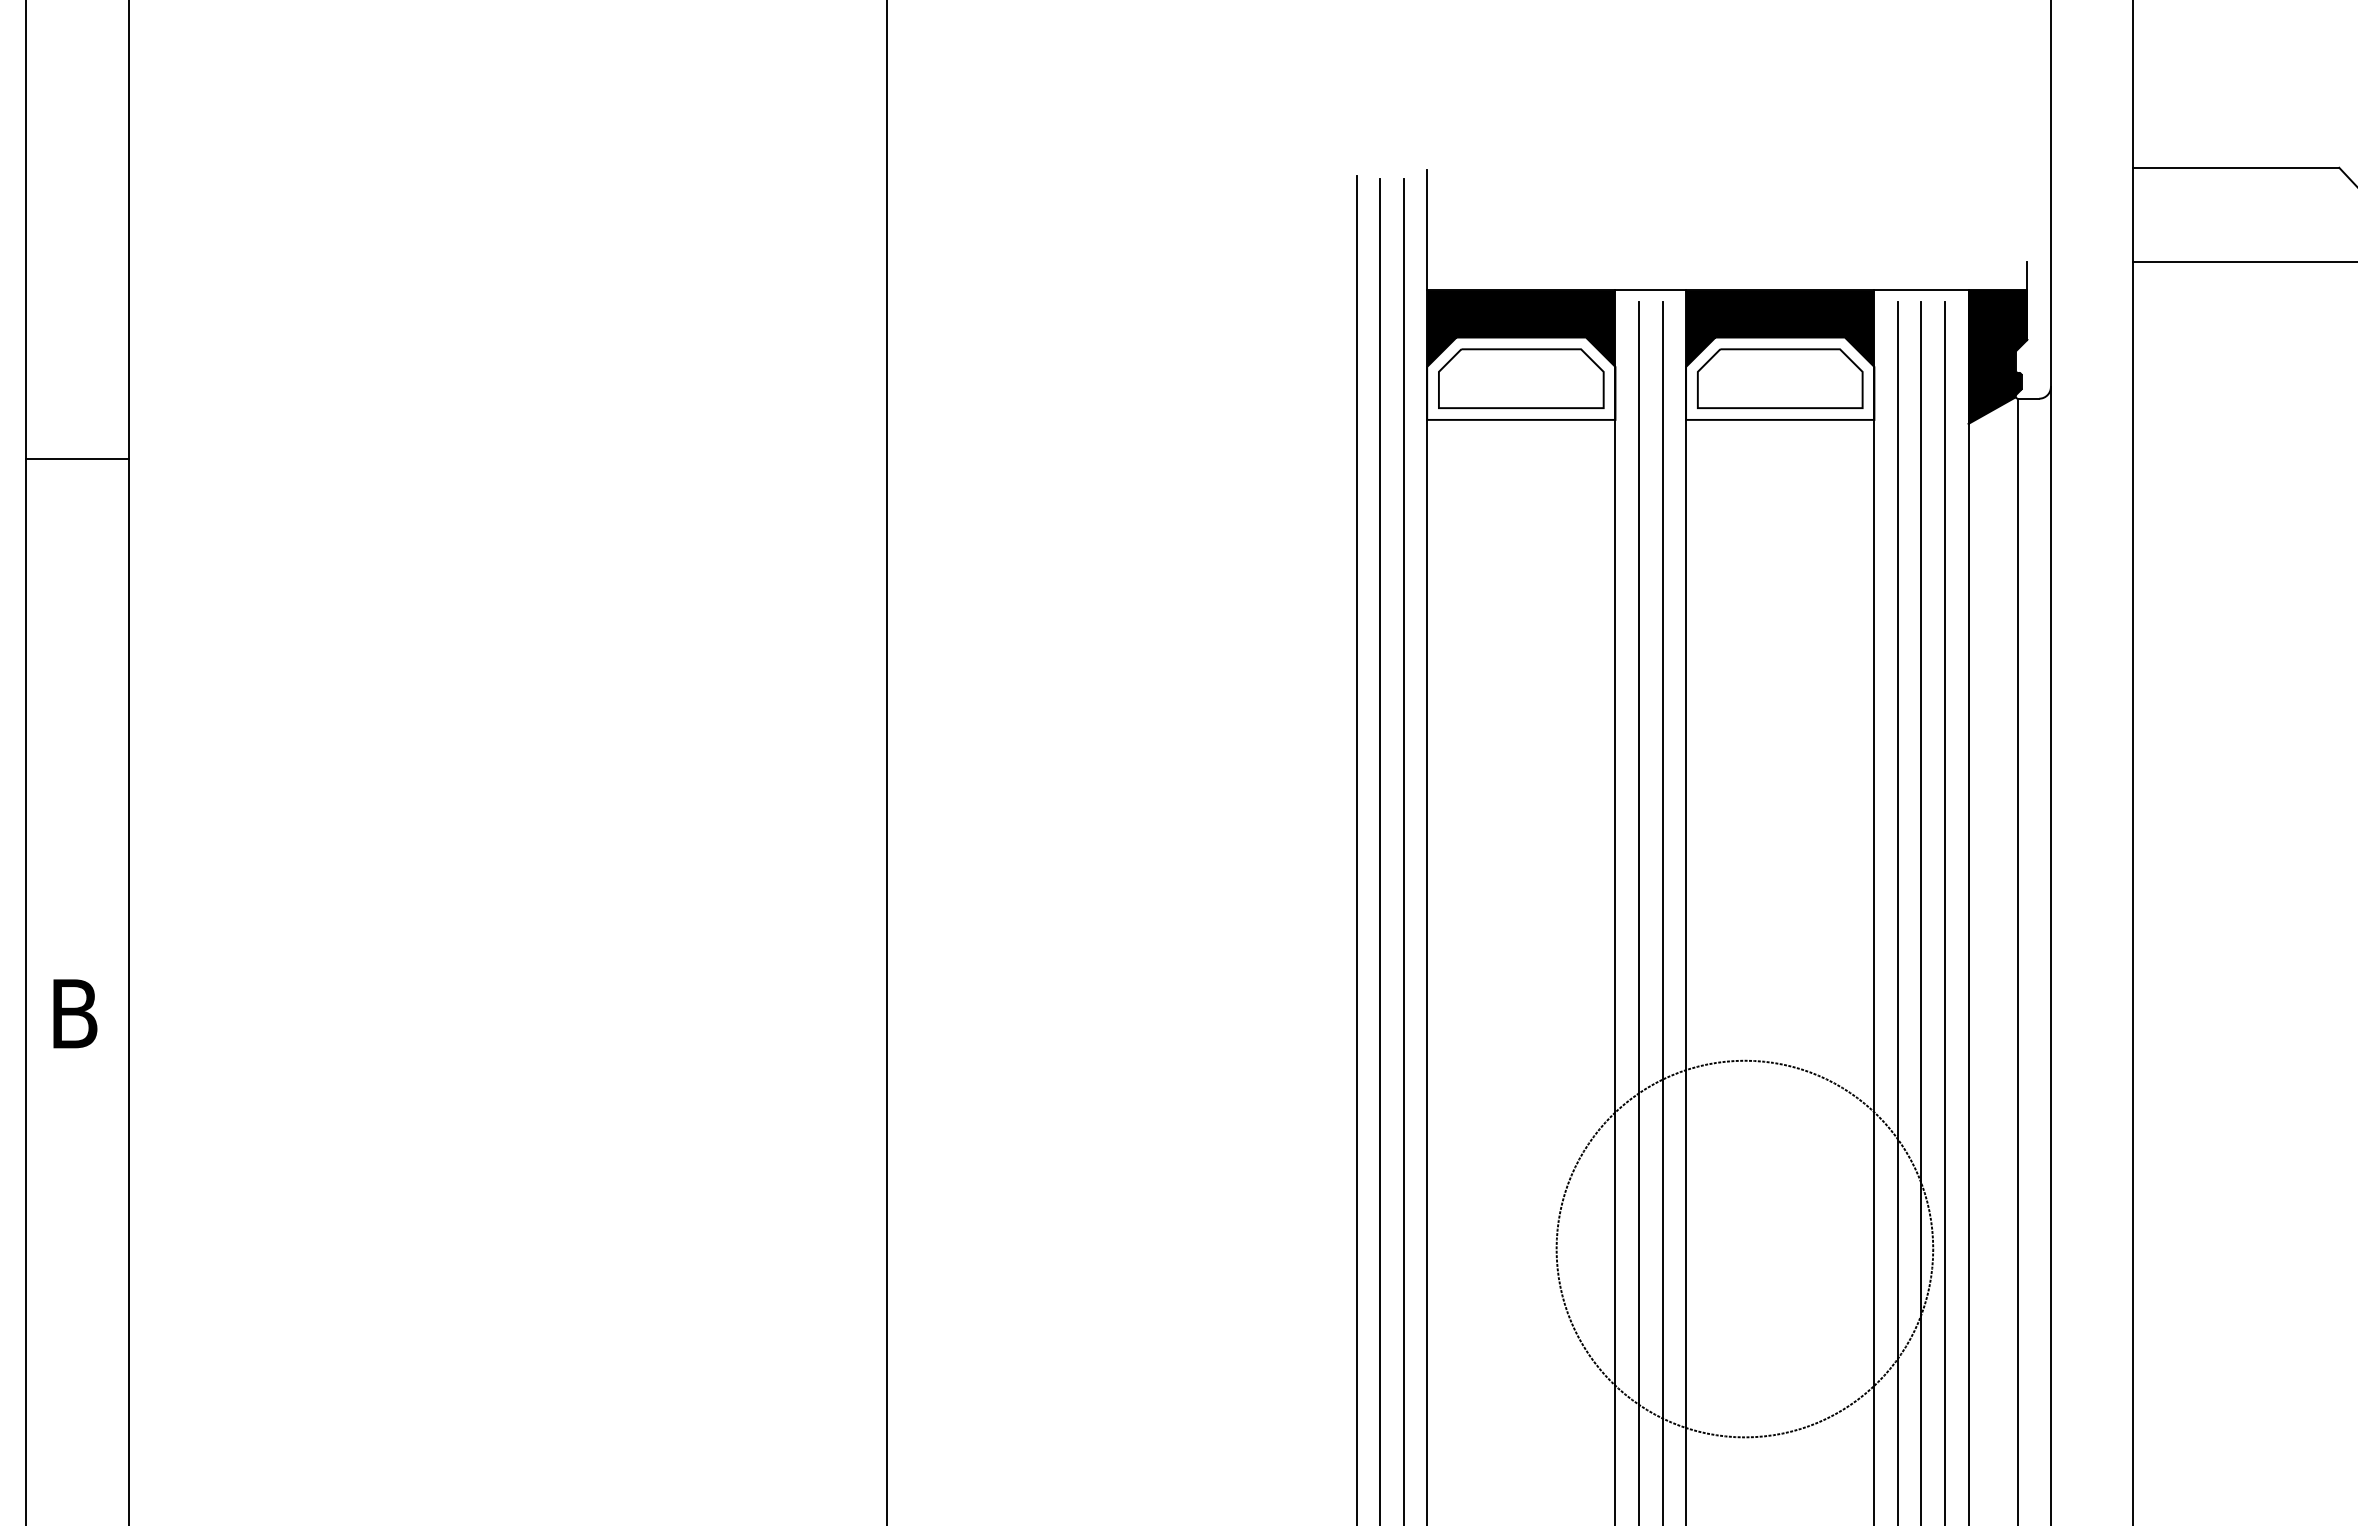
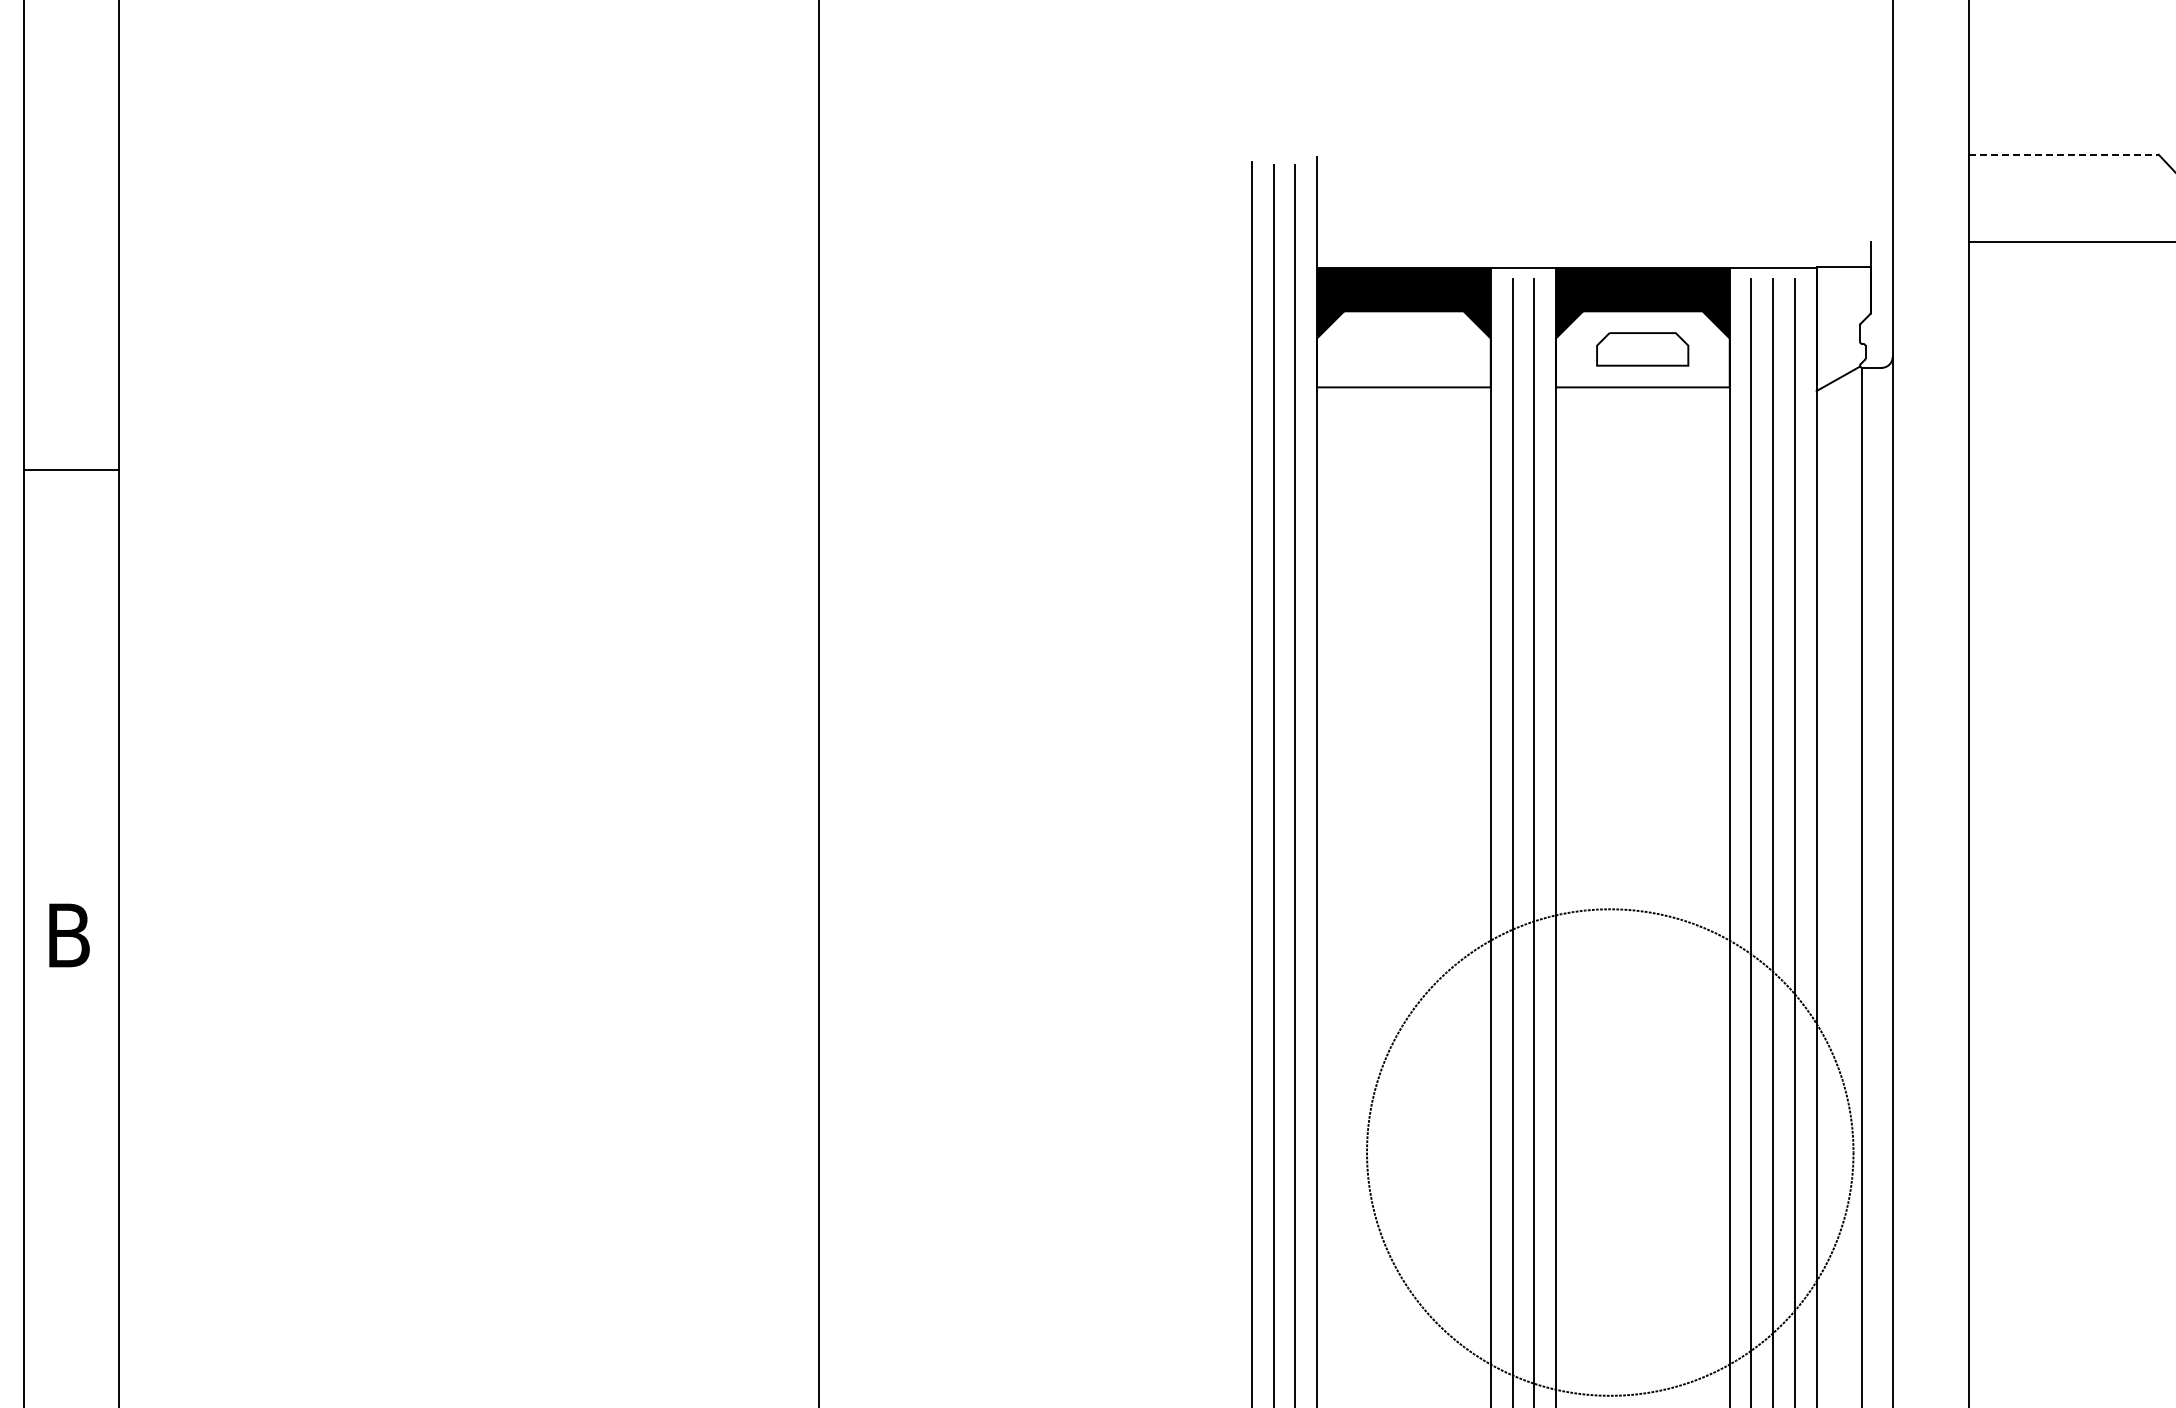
line: (2237, 167) -> (2064, 154), solid -> dashed
fill: (1997, 357) -> (1843, 329), removed
part: (1520, 378) -> (1403, 349), removed
part: (1779, 378) -> (1642, 349), size x0.6
line: (77, 459) -> (71, 470), moved
circle: (1745, 1248) -> (1610, 1152), size x1.4

